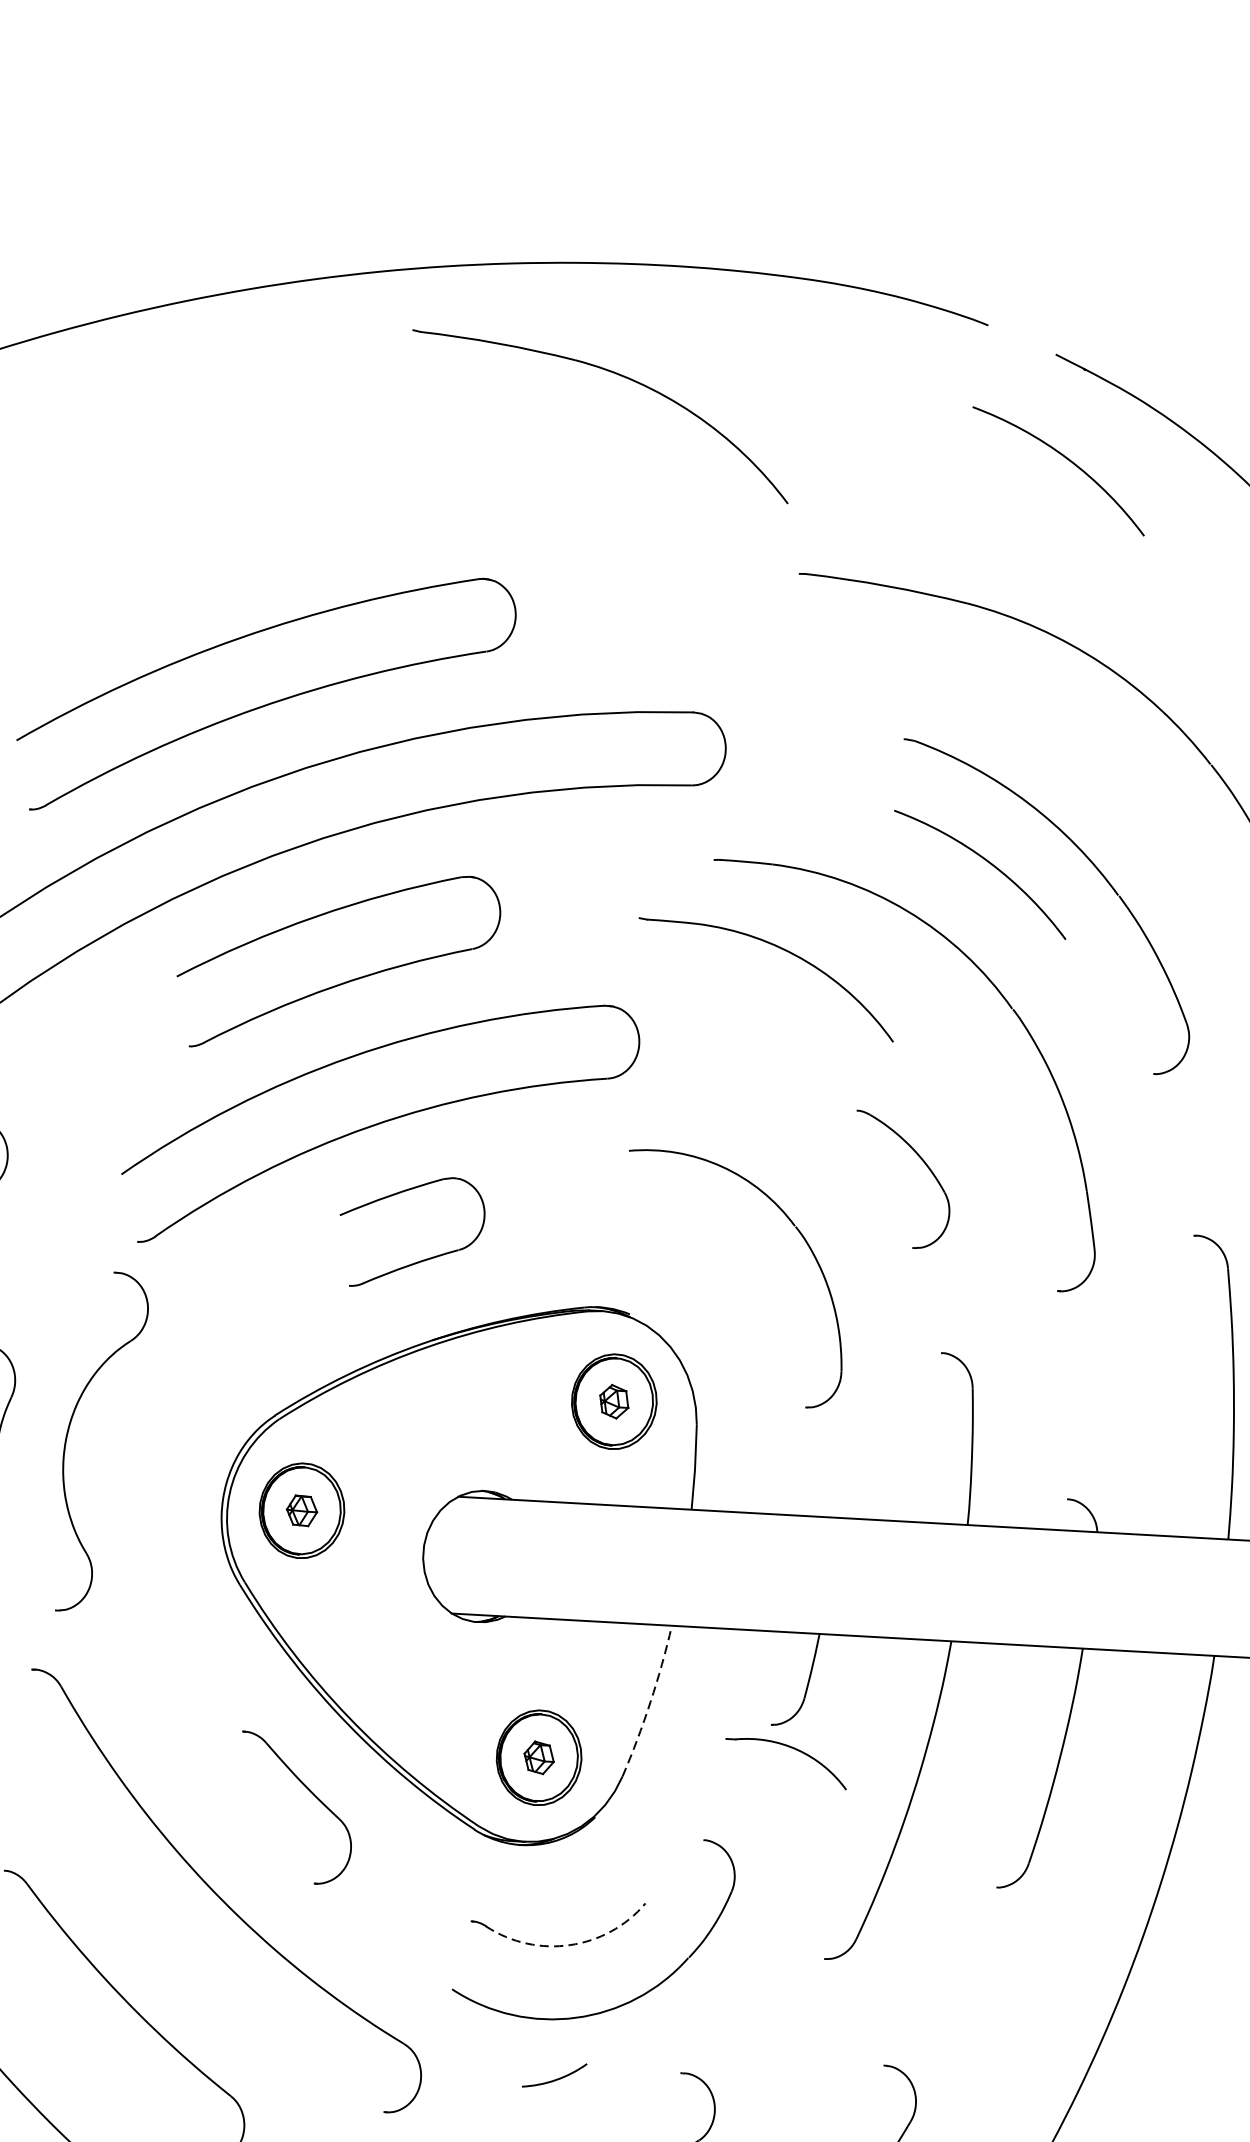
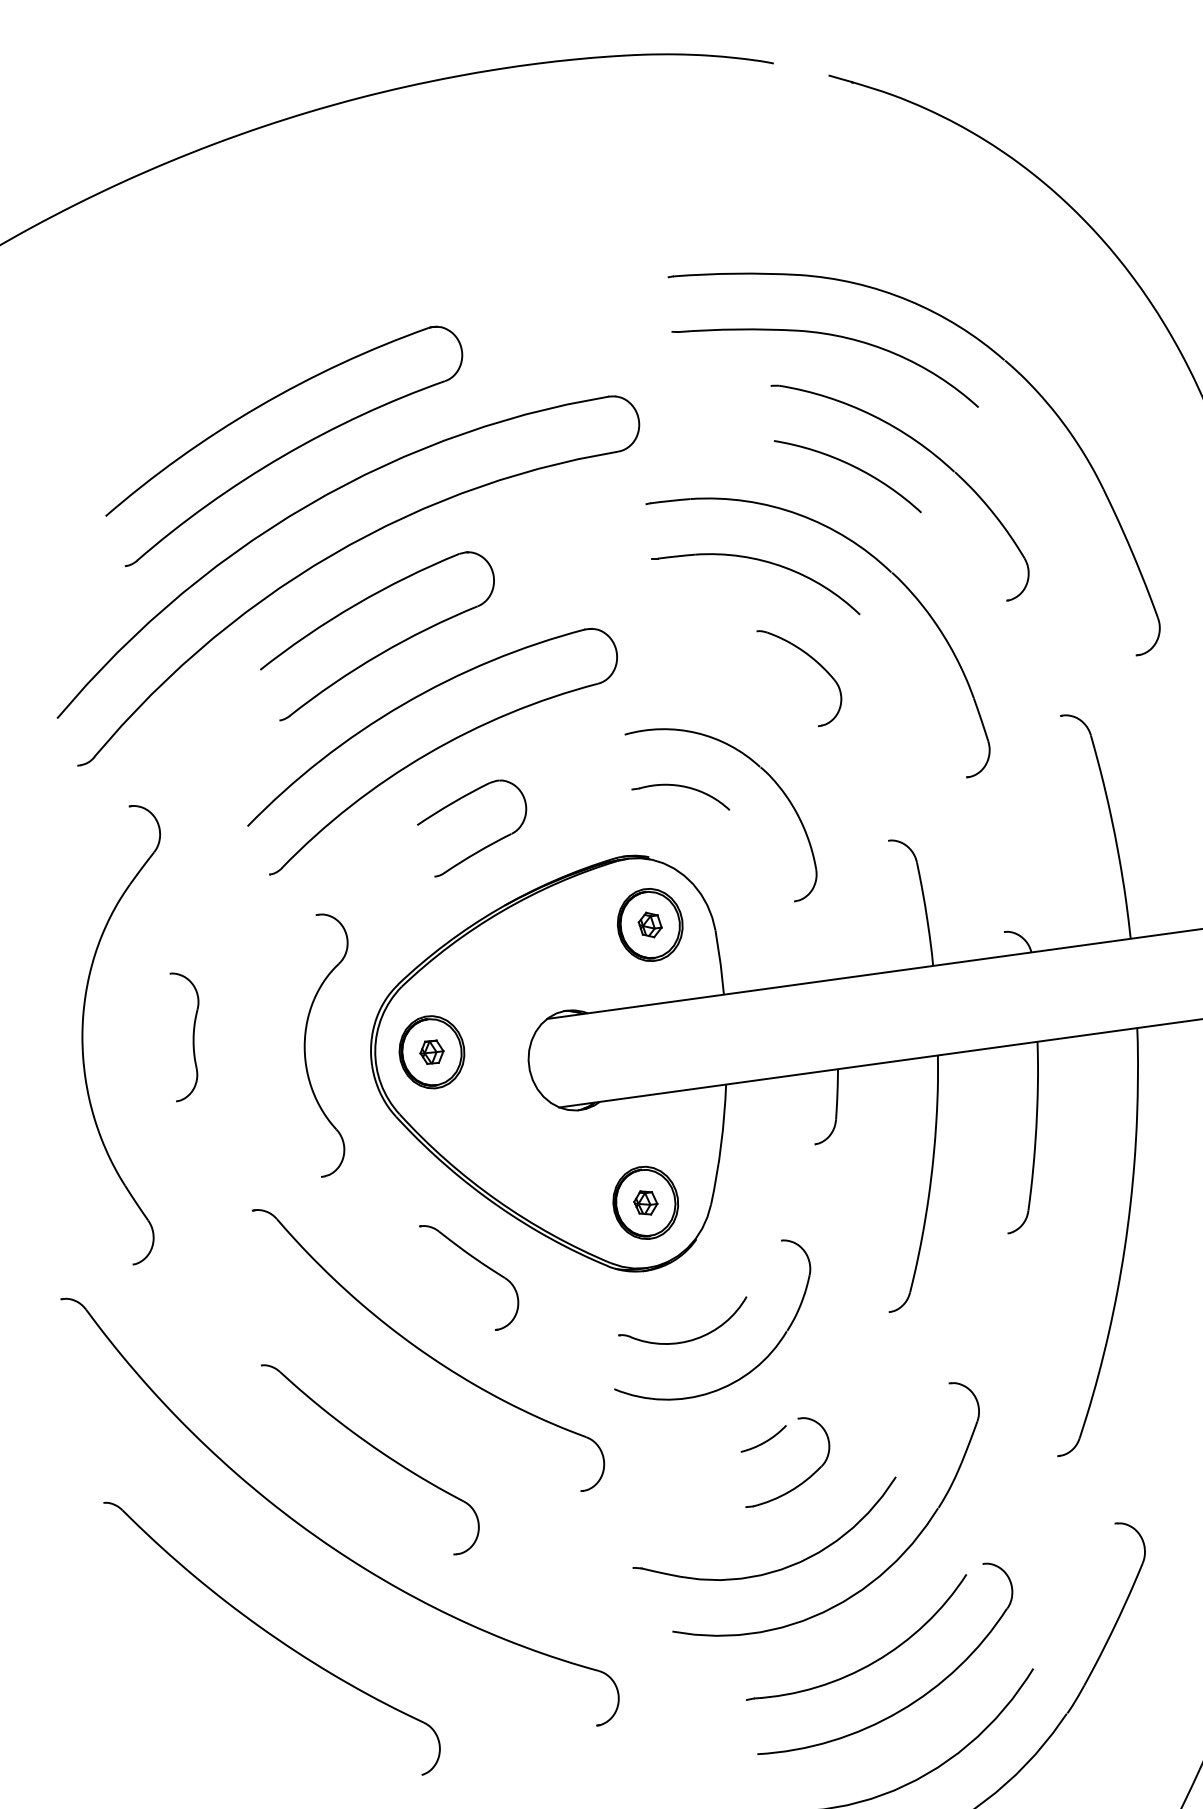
part: (613, 373) -> (828, 335), moved
arc: (1065, 459) -> (851, 152), removed
part: (778, 948) -> (760, 561), moved
part: (923, 1163) -> (814, 661), moved
part: (67, 1437) -> (305, 1045), moved
arc: (651, 1701) -> (721, 1144), dashed -> solid
part: (791, 1748) -> (682, 787), moved
arc: (570, 1944) -> (696, 1338), dashed -> solid
arc: (556, 2078) -> (765, 1440), moved

